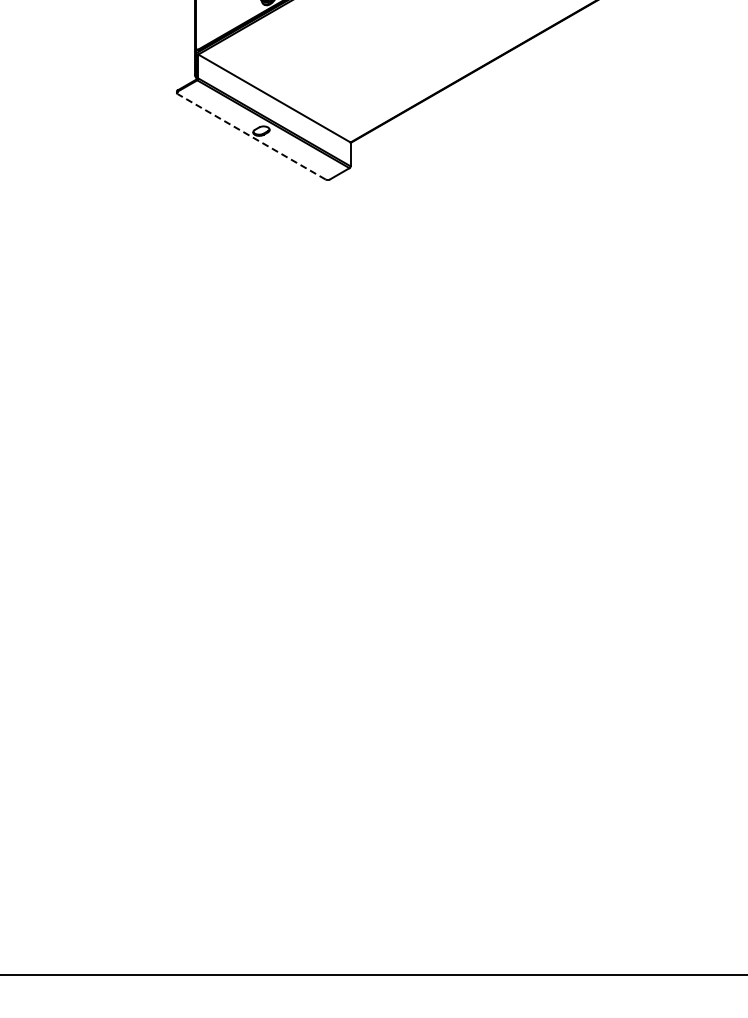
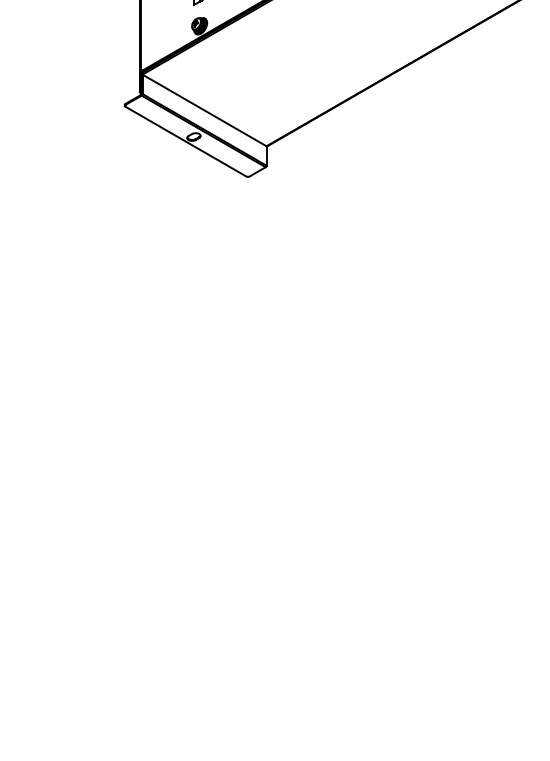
line: (251, 136) -> (185, 141), dashed -> solid

